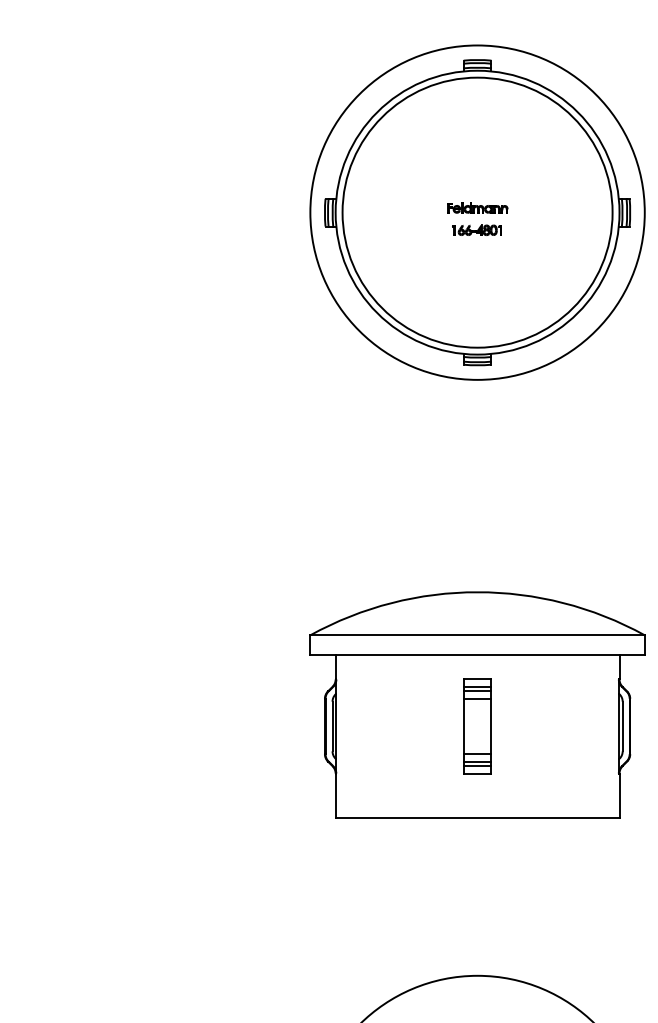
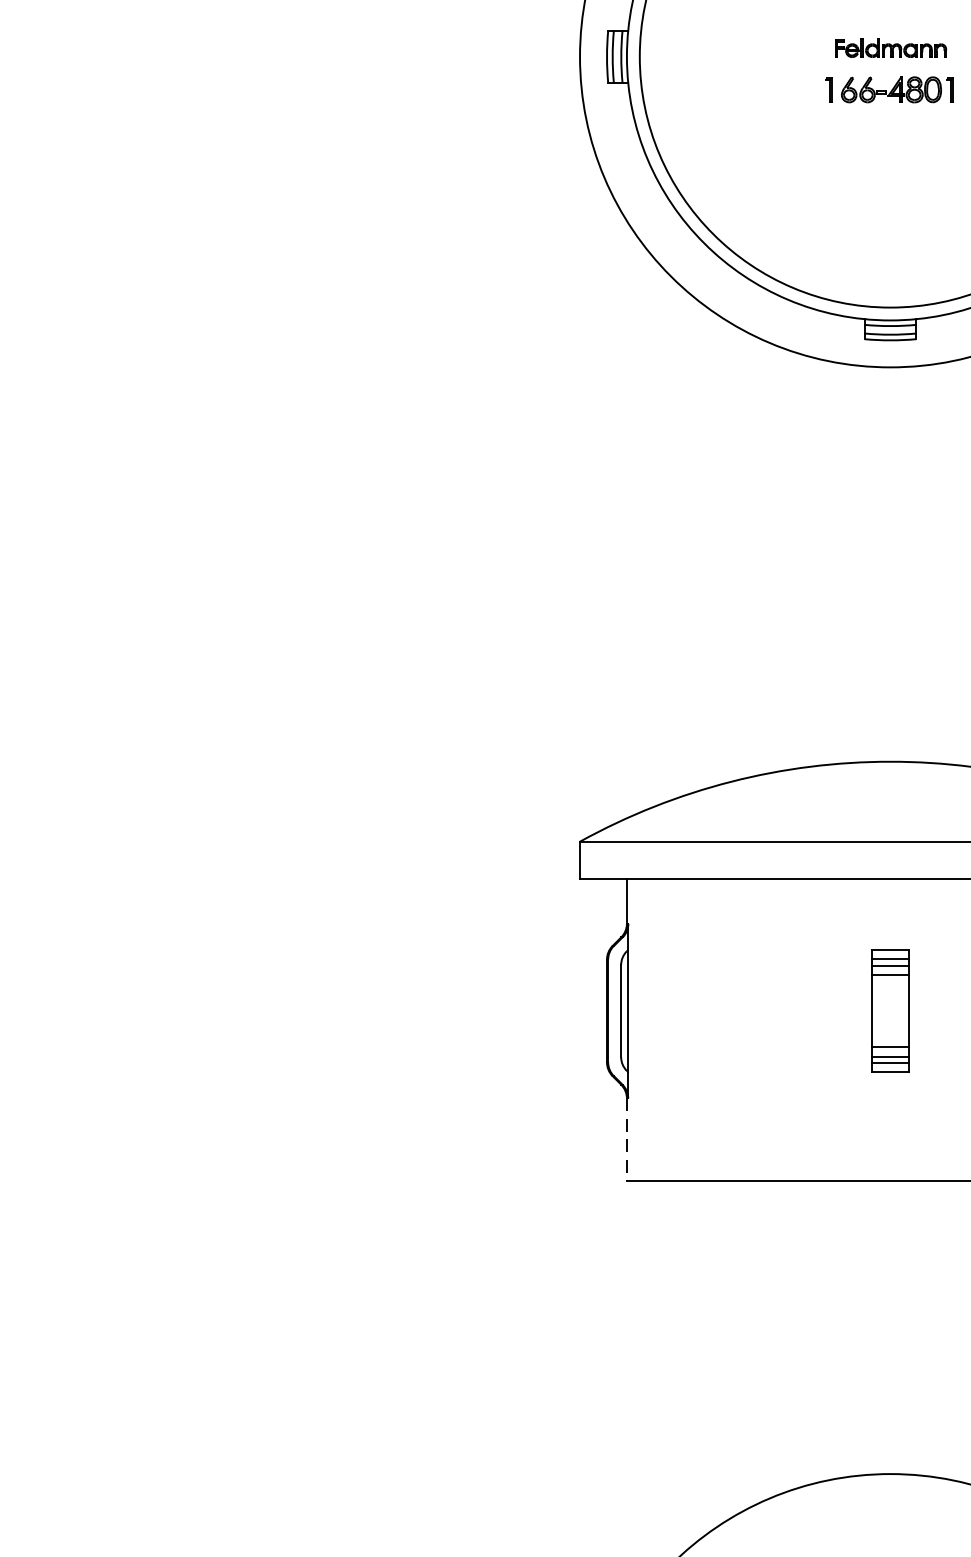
part: (476, 229) -> (888, 88), size x1.4
part: (477, 726) -> (890, 1011), size x0.7
line: (335, 796) -> (626, 1141), solid -> dashed

